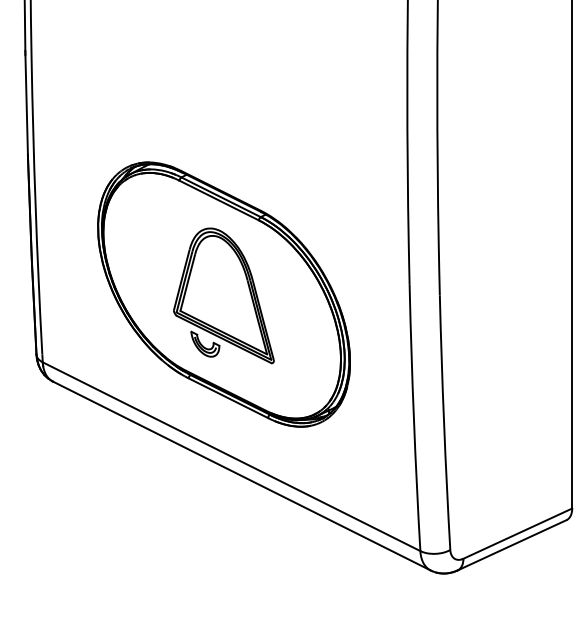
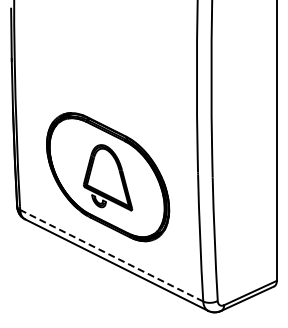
line: (231, 456) -> (111, 255), solid -> dashed

